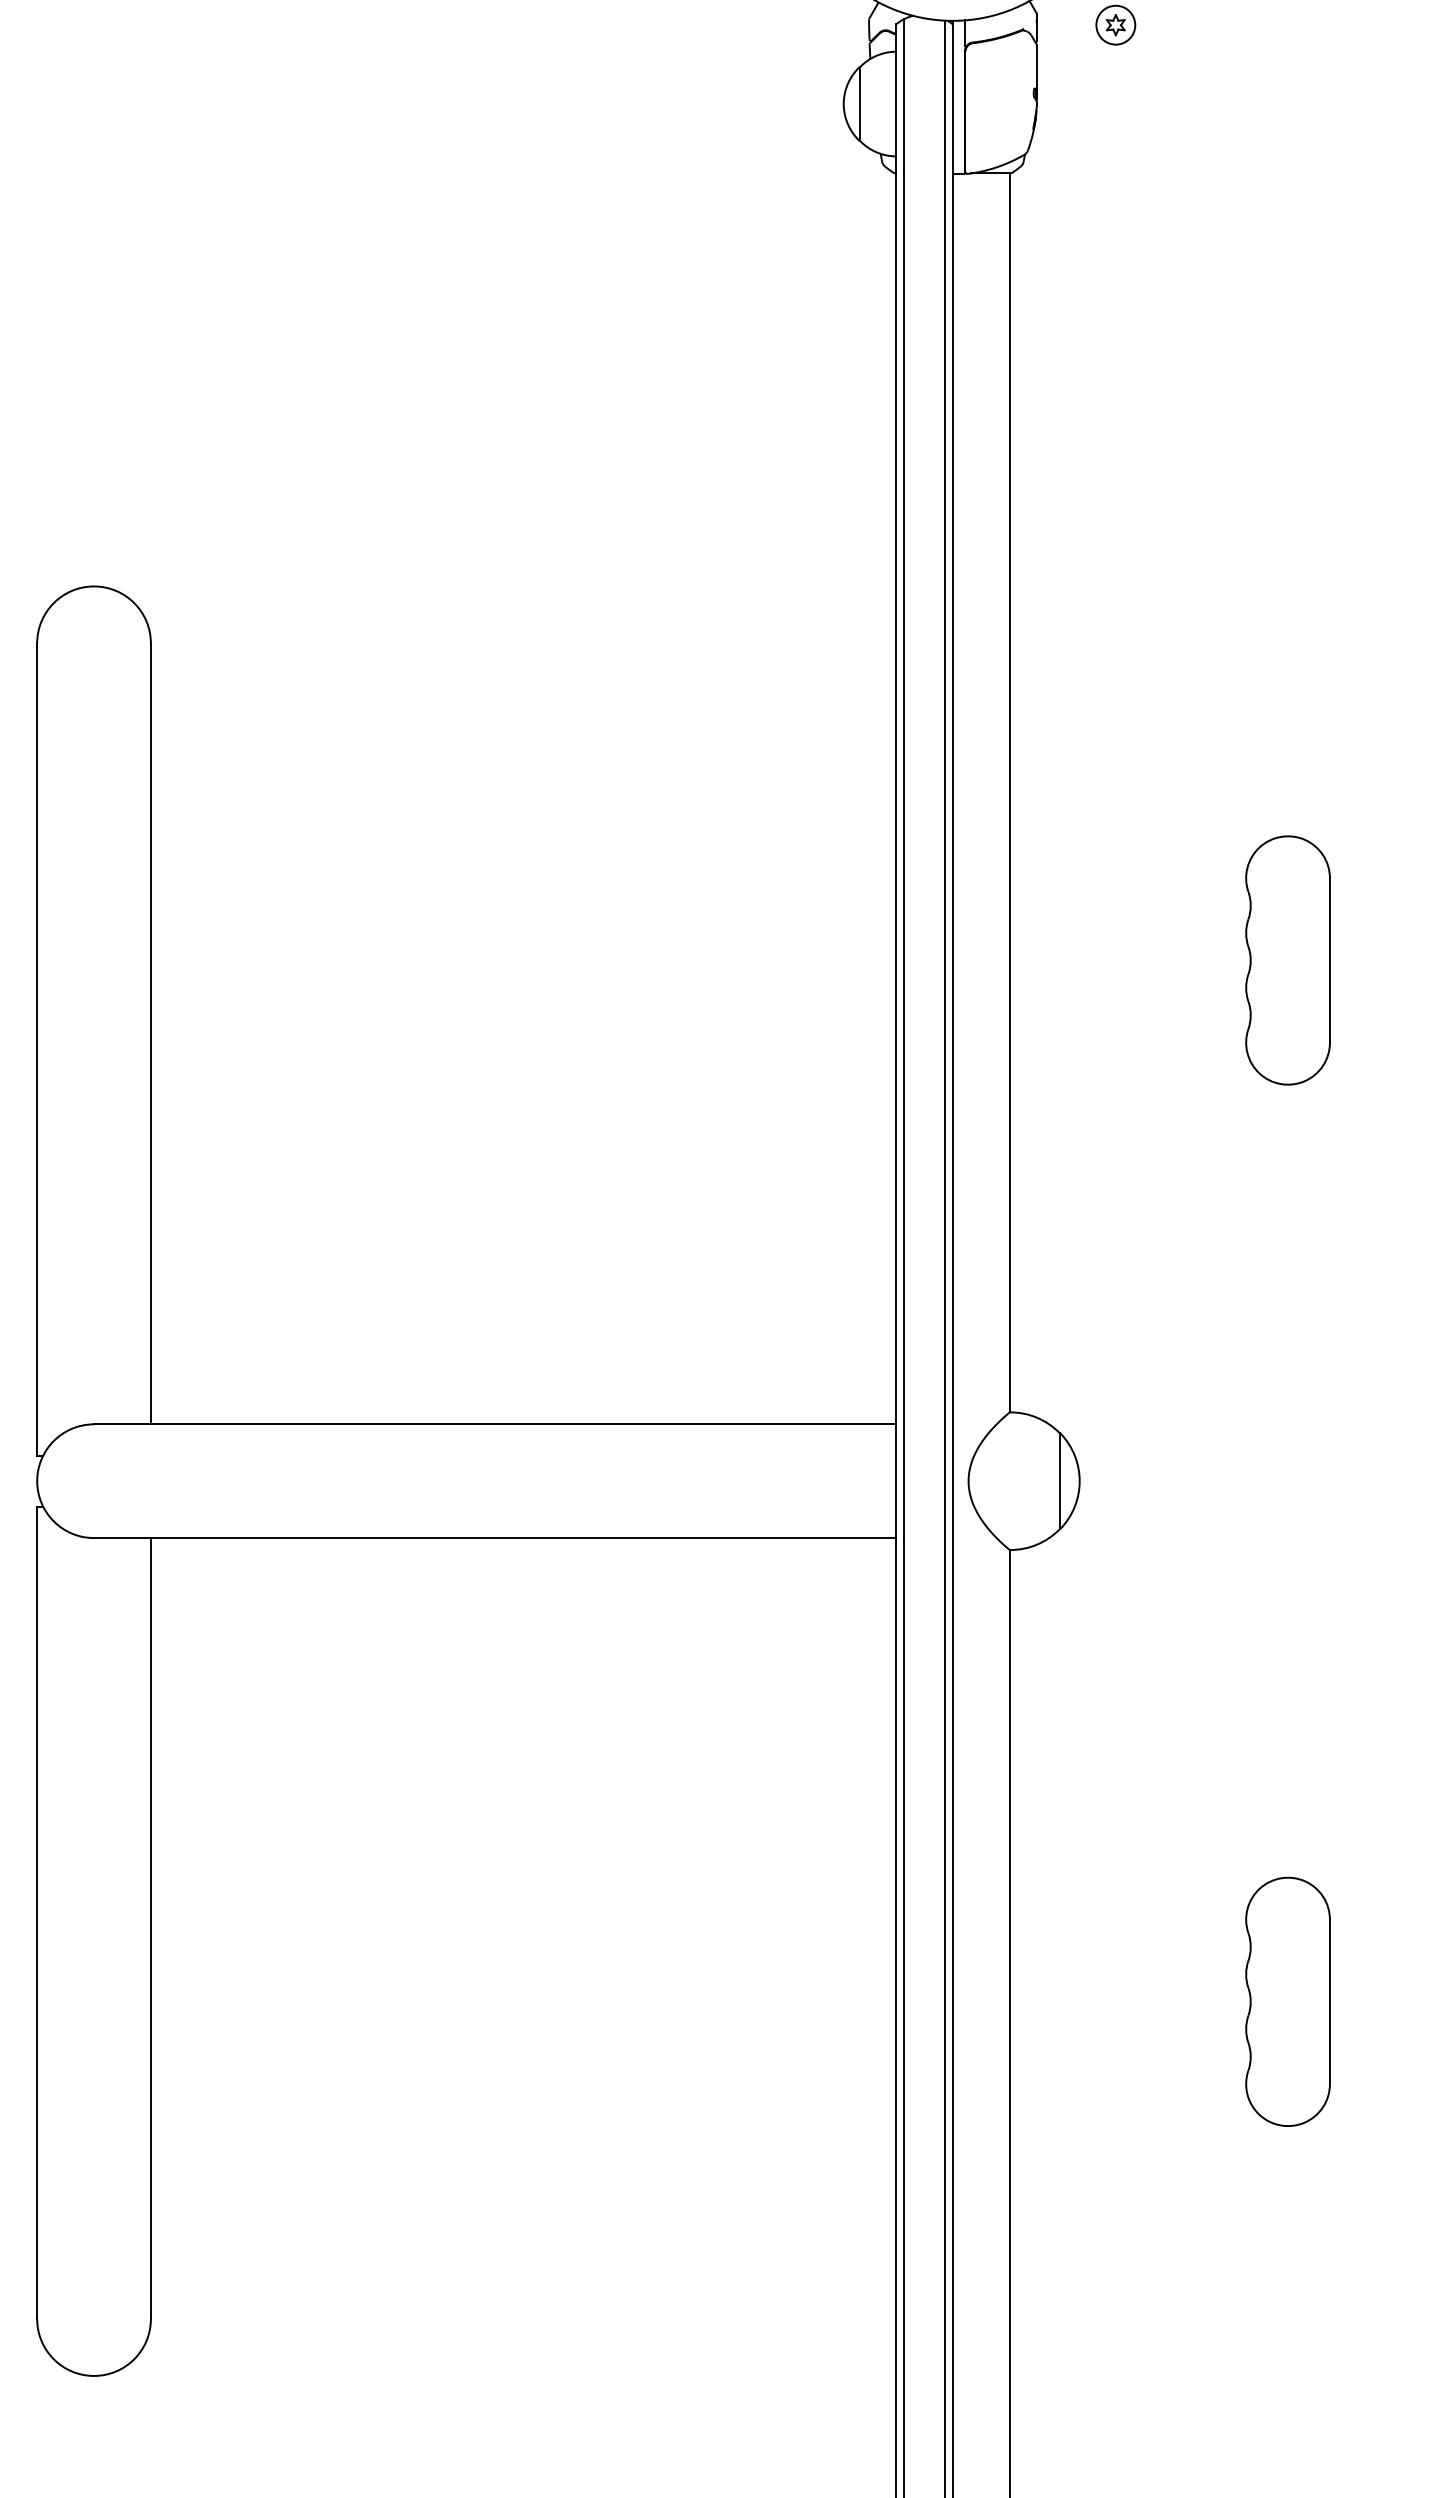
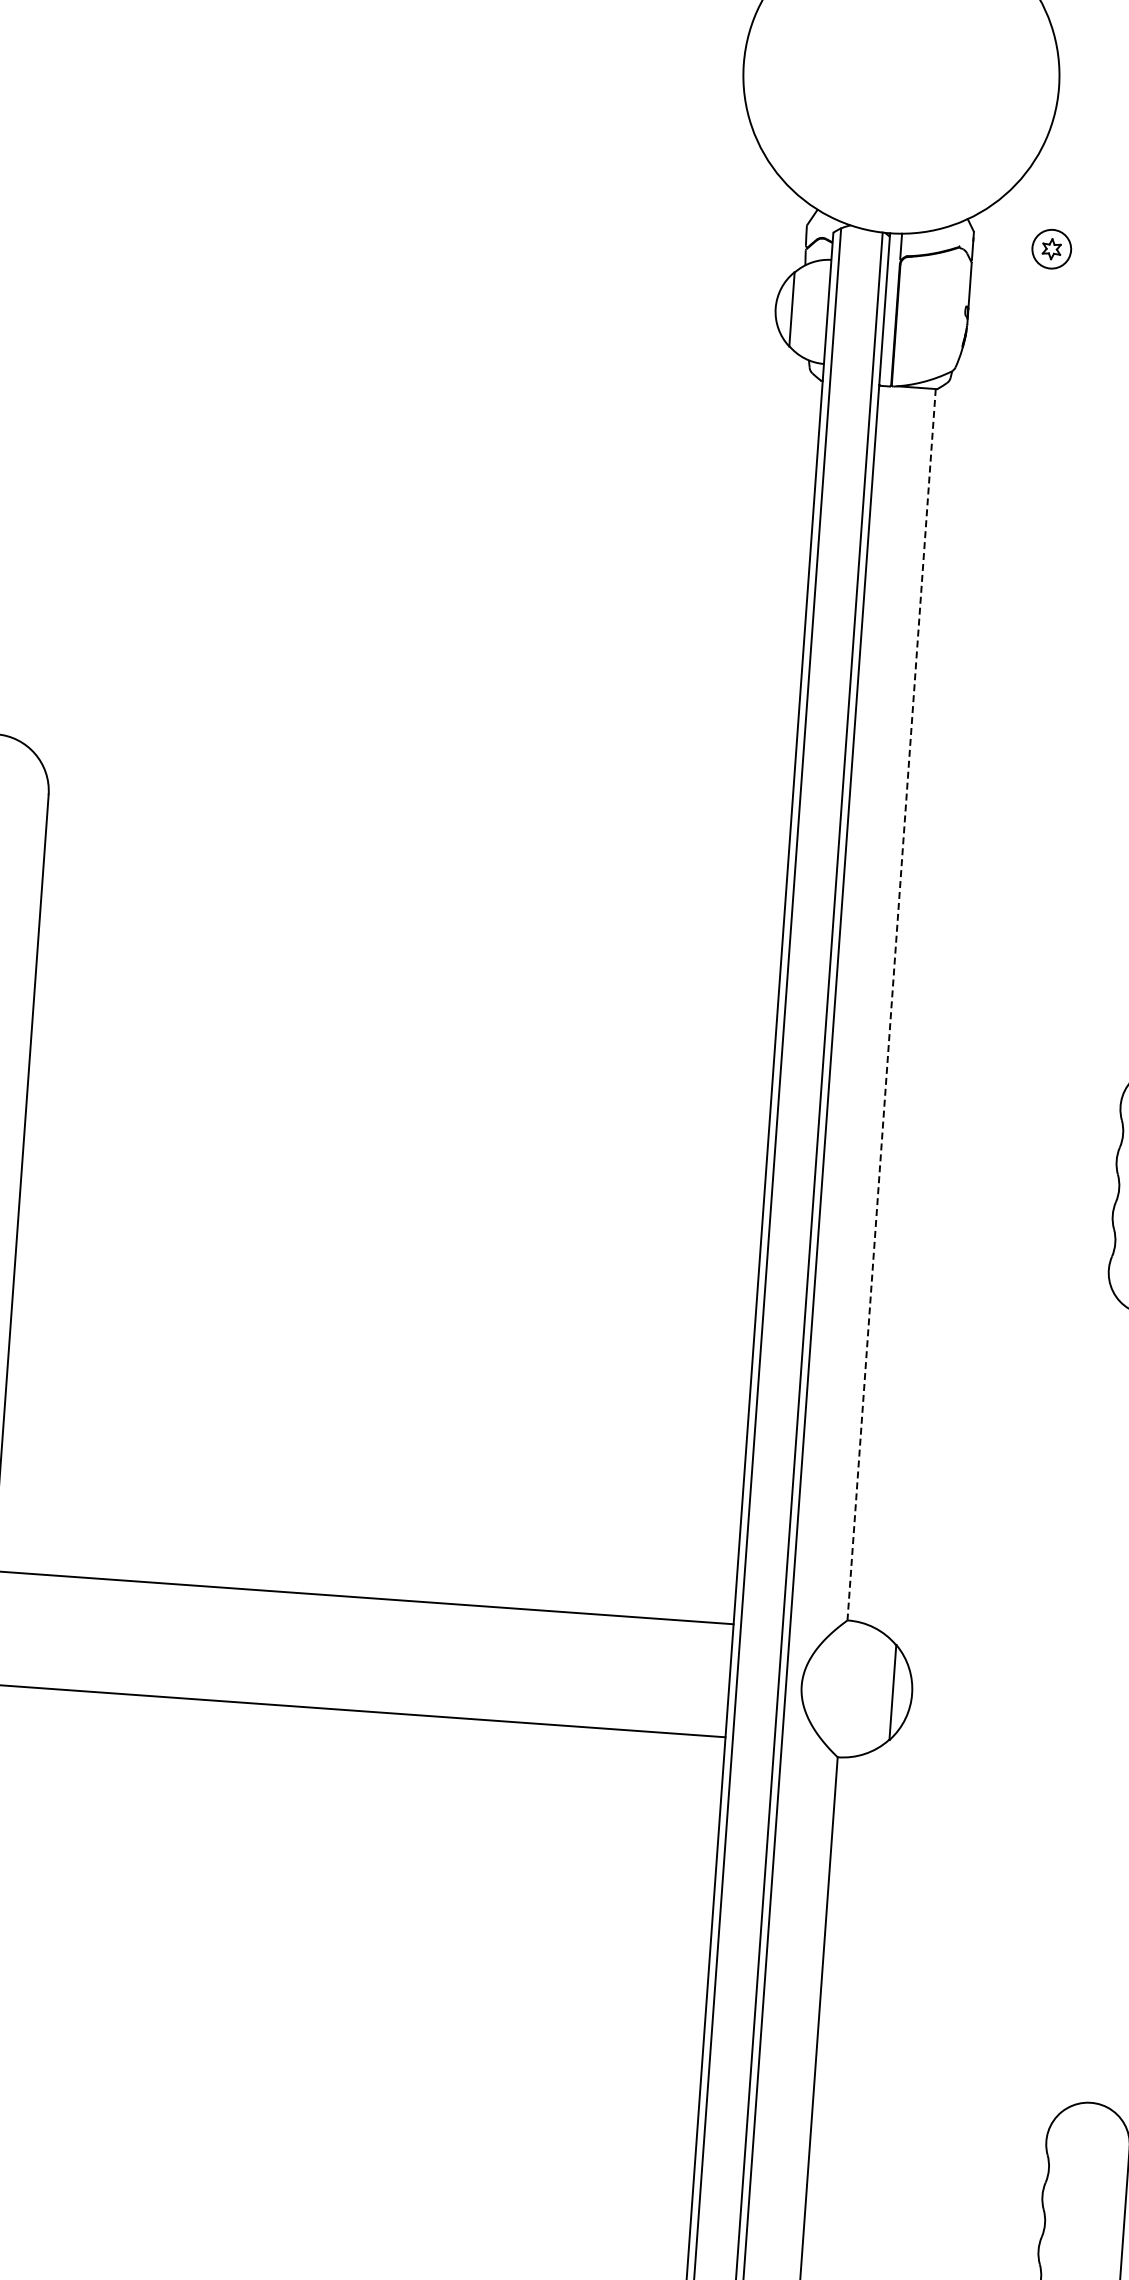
line: (1009, 793) -> (891, 1005), solid -> dashed

